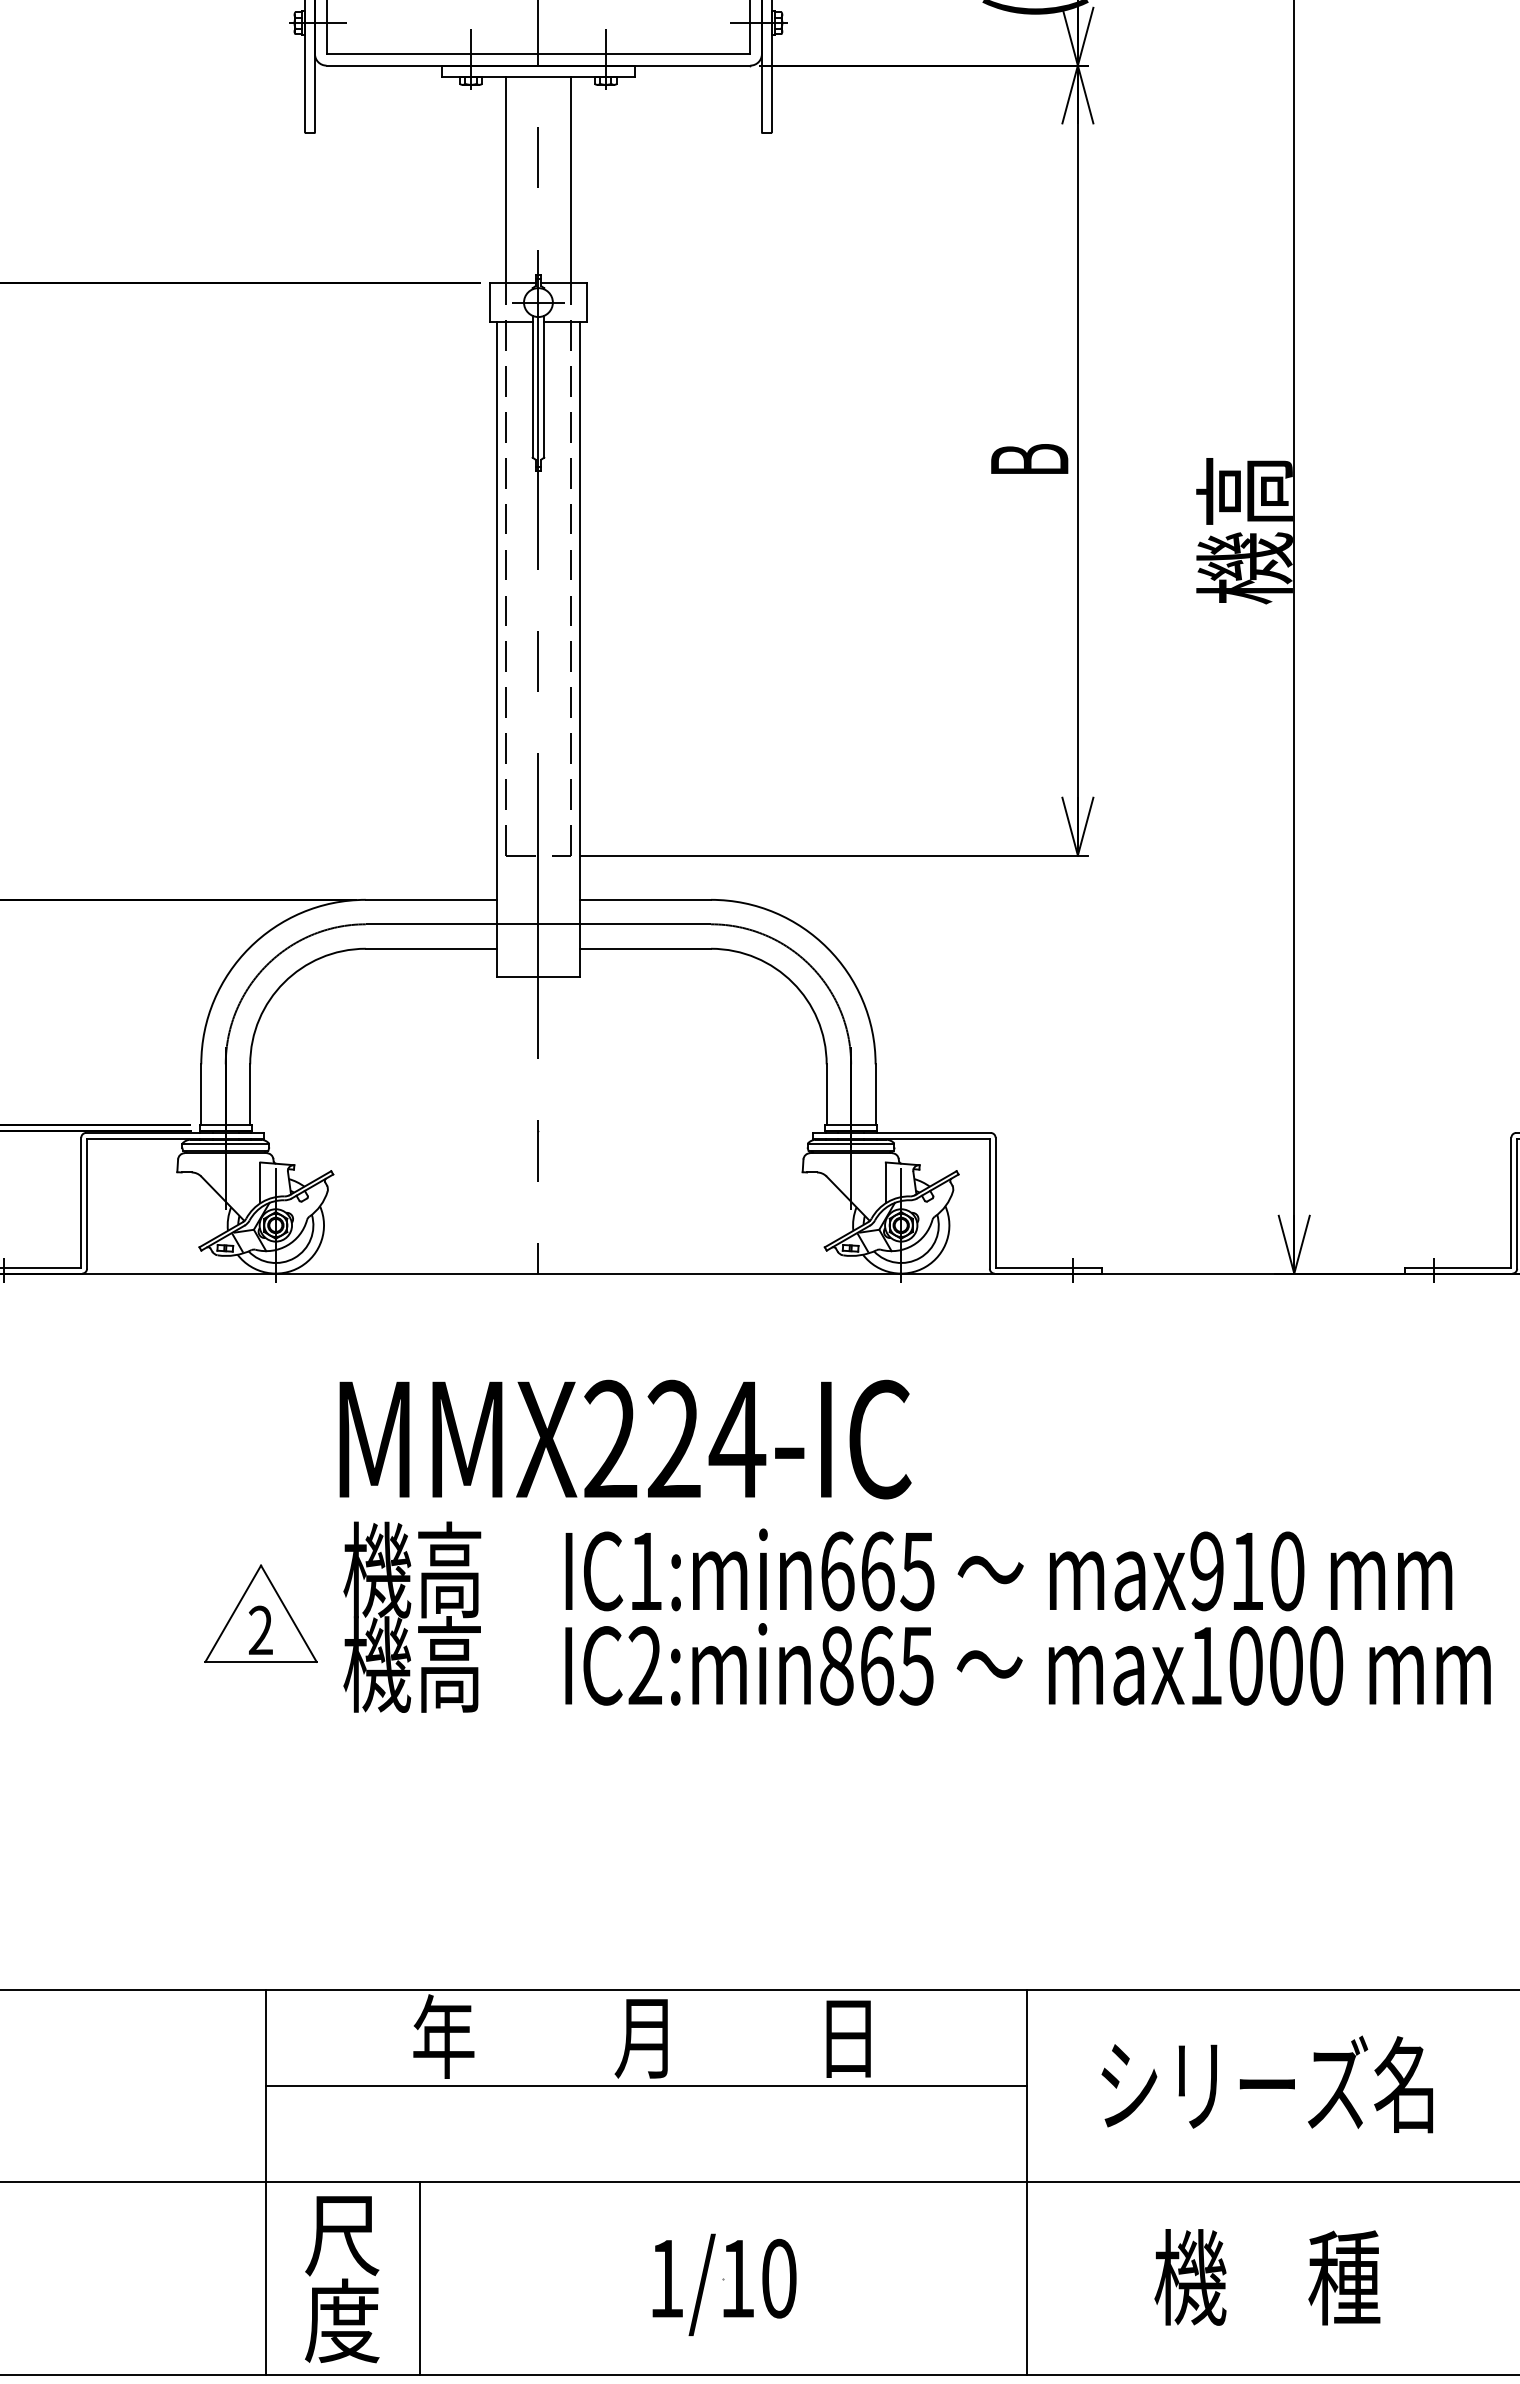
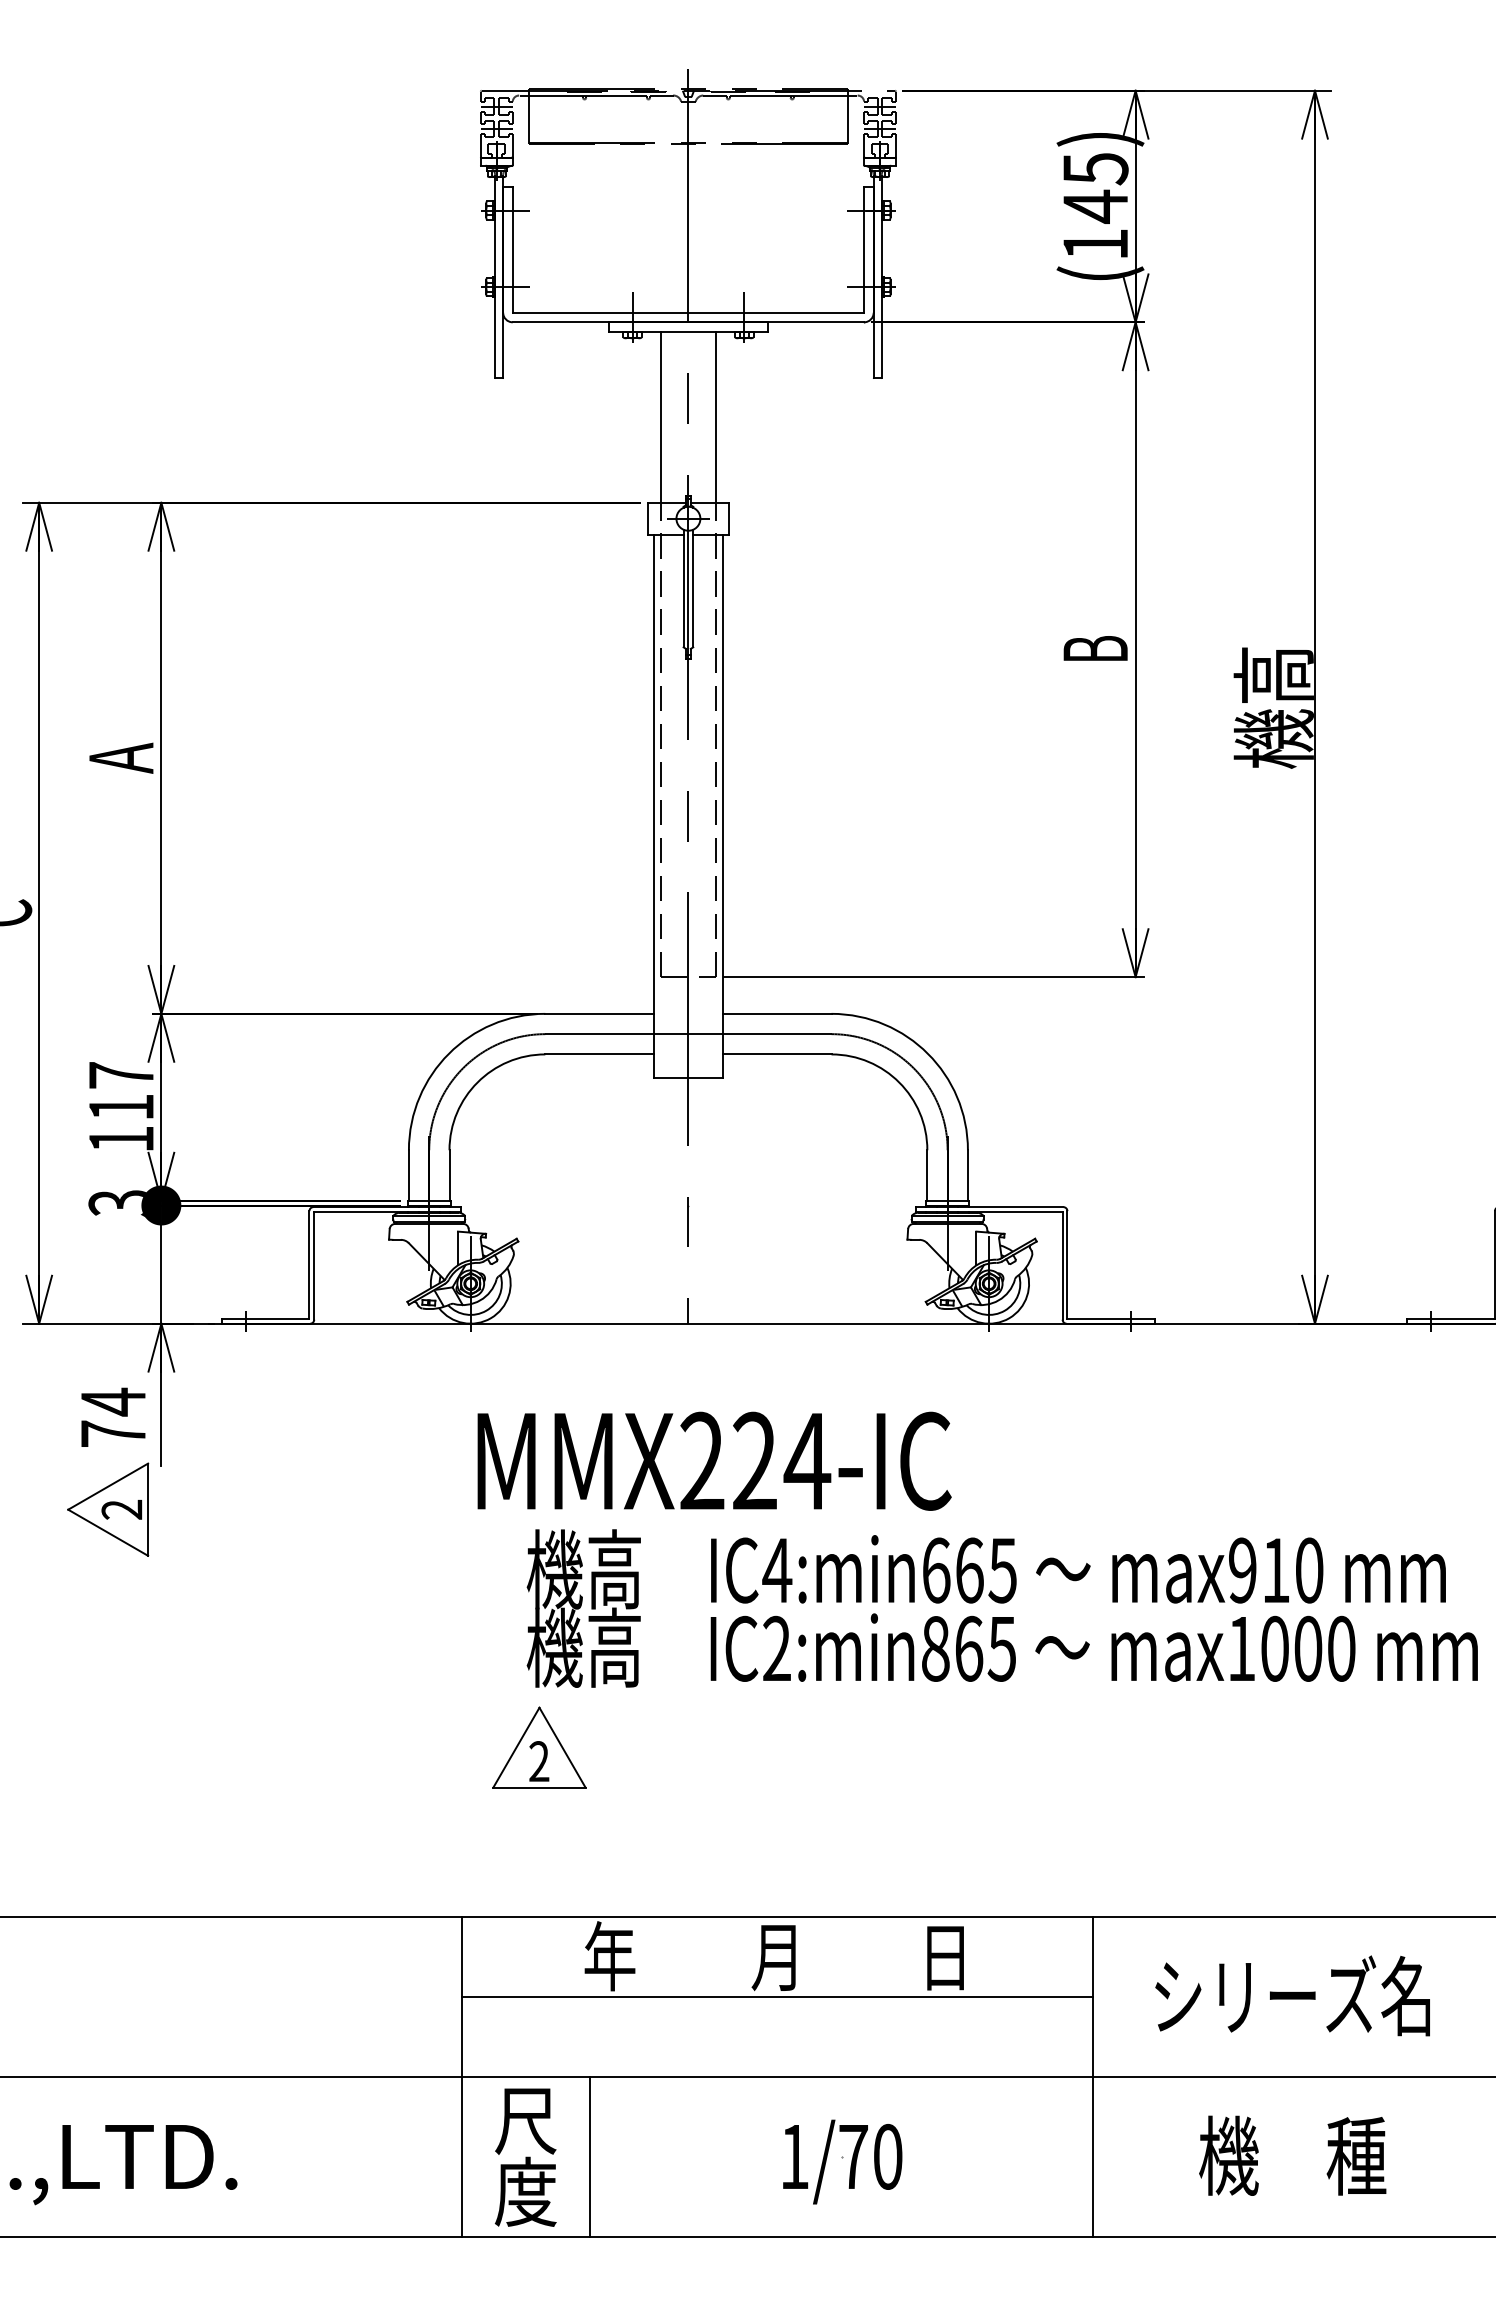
text: (625, 1438) -> (714, 1460), moved
text: (645, 1571) -> (777, 1570), IC1:min665 -> IC4:min665
part: (261, 1613) -> (539, 1747), moved
text: (737, 2278) -> (853, 2156), 1/10 -> 1/70

